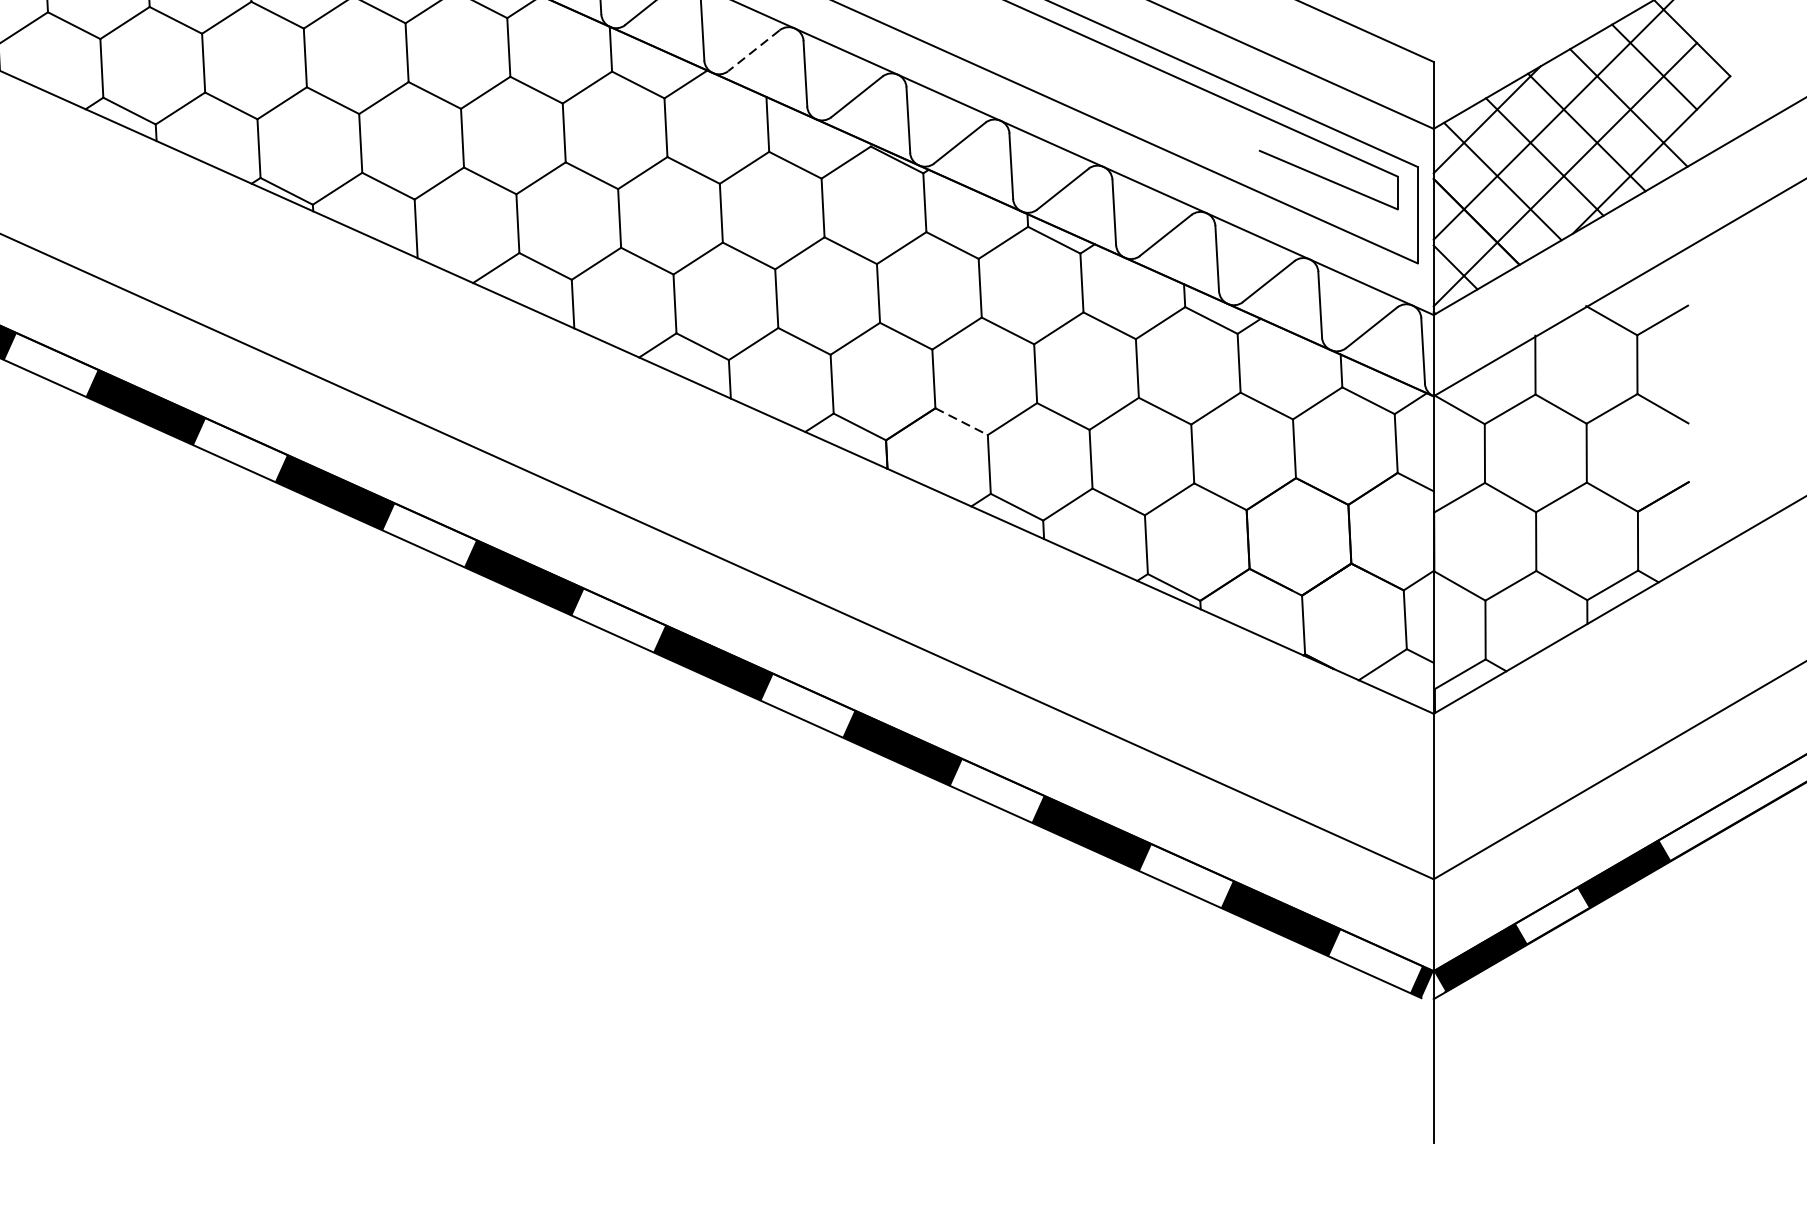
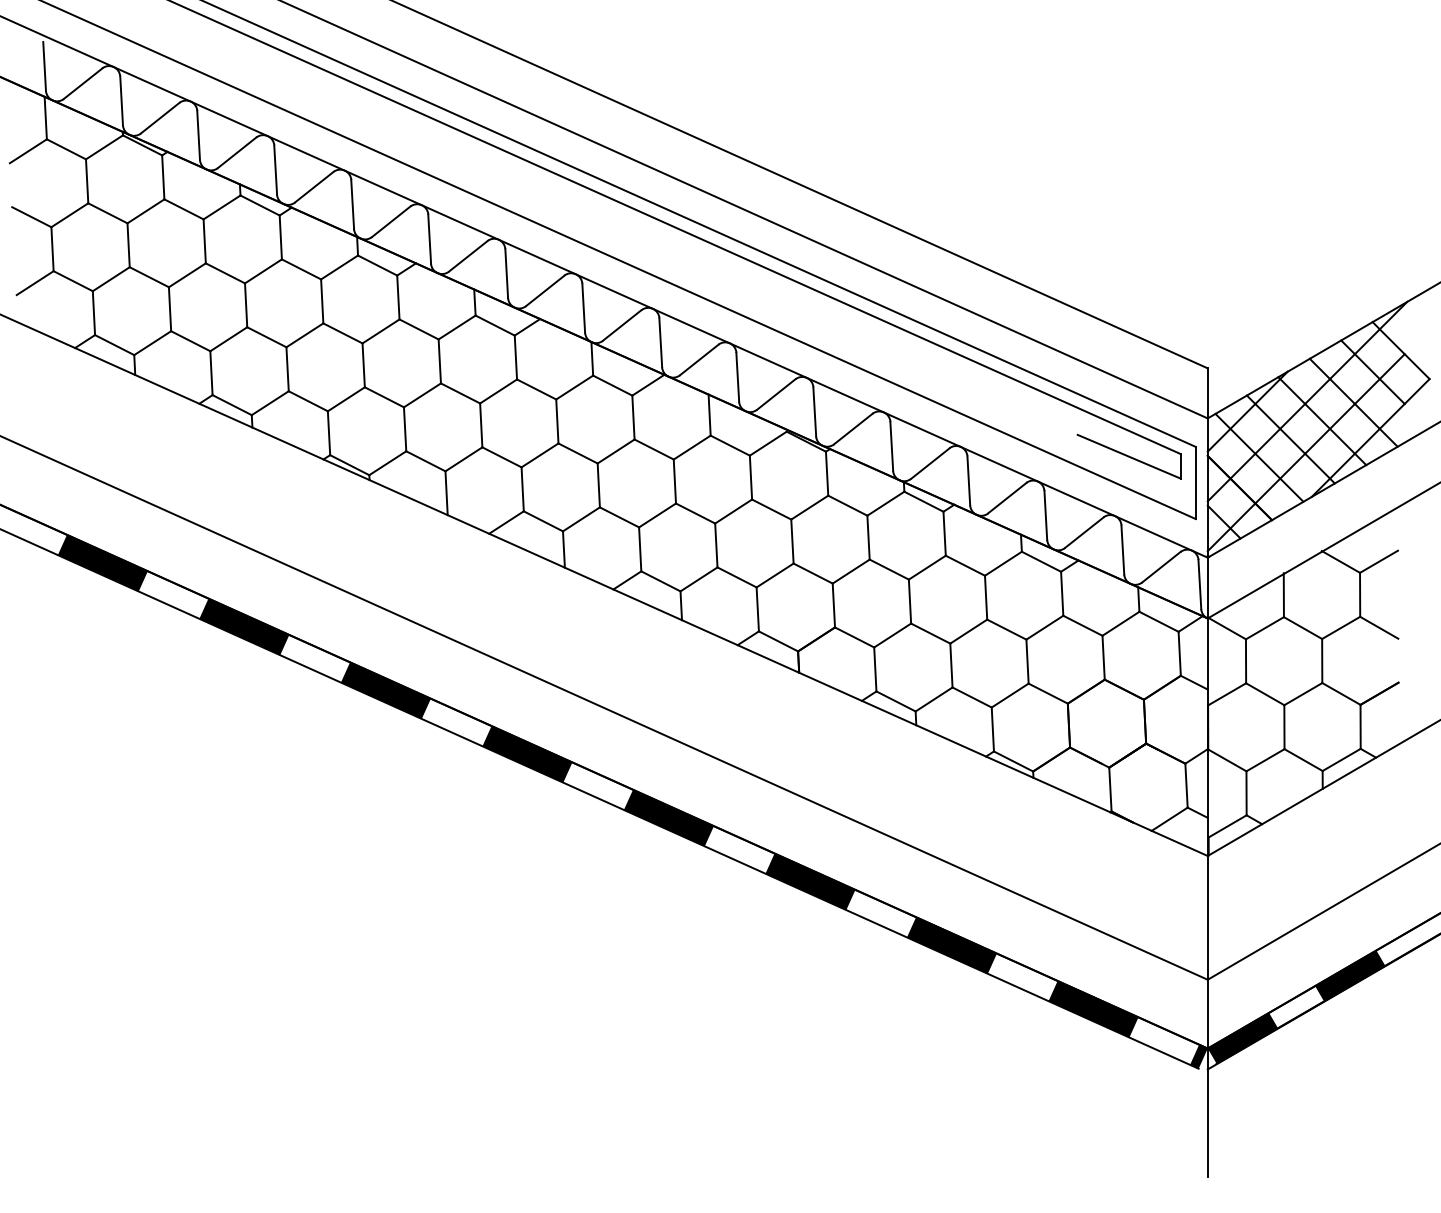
line: (752, 51) -> (698, 360), dashed -> solid
line: (962, 421) -> (855, 637), dashed -> solid

